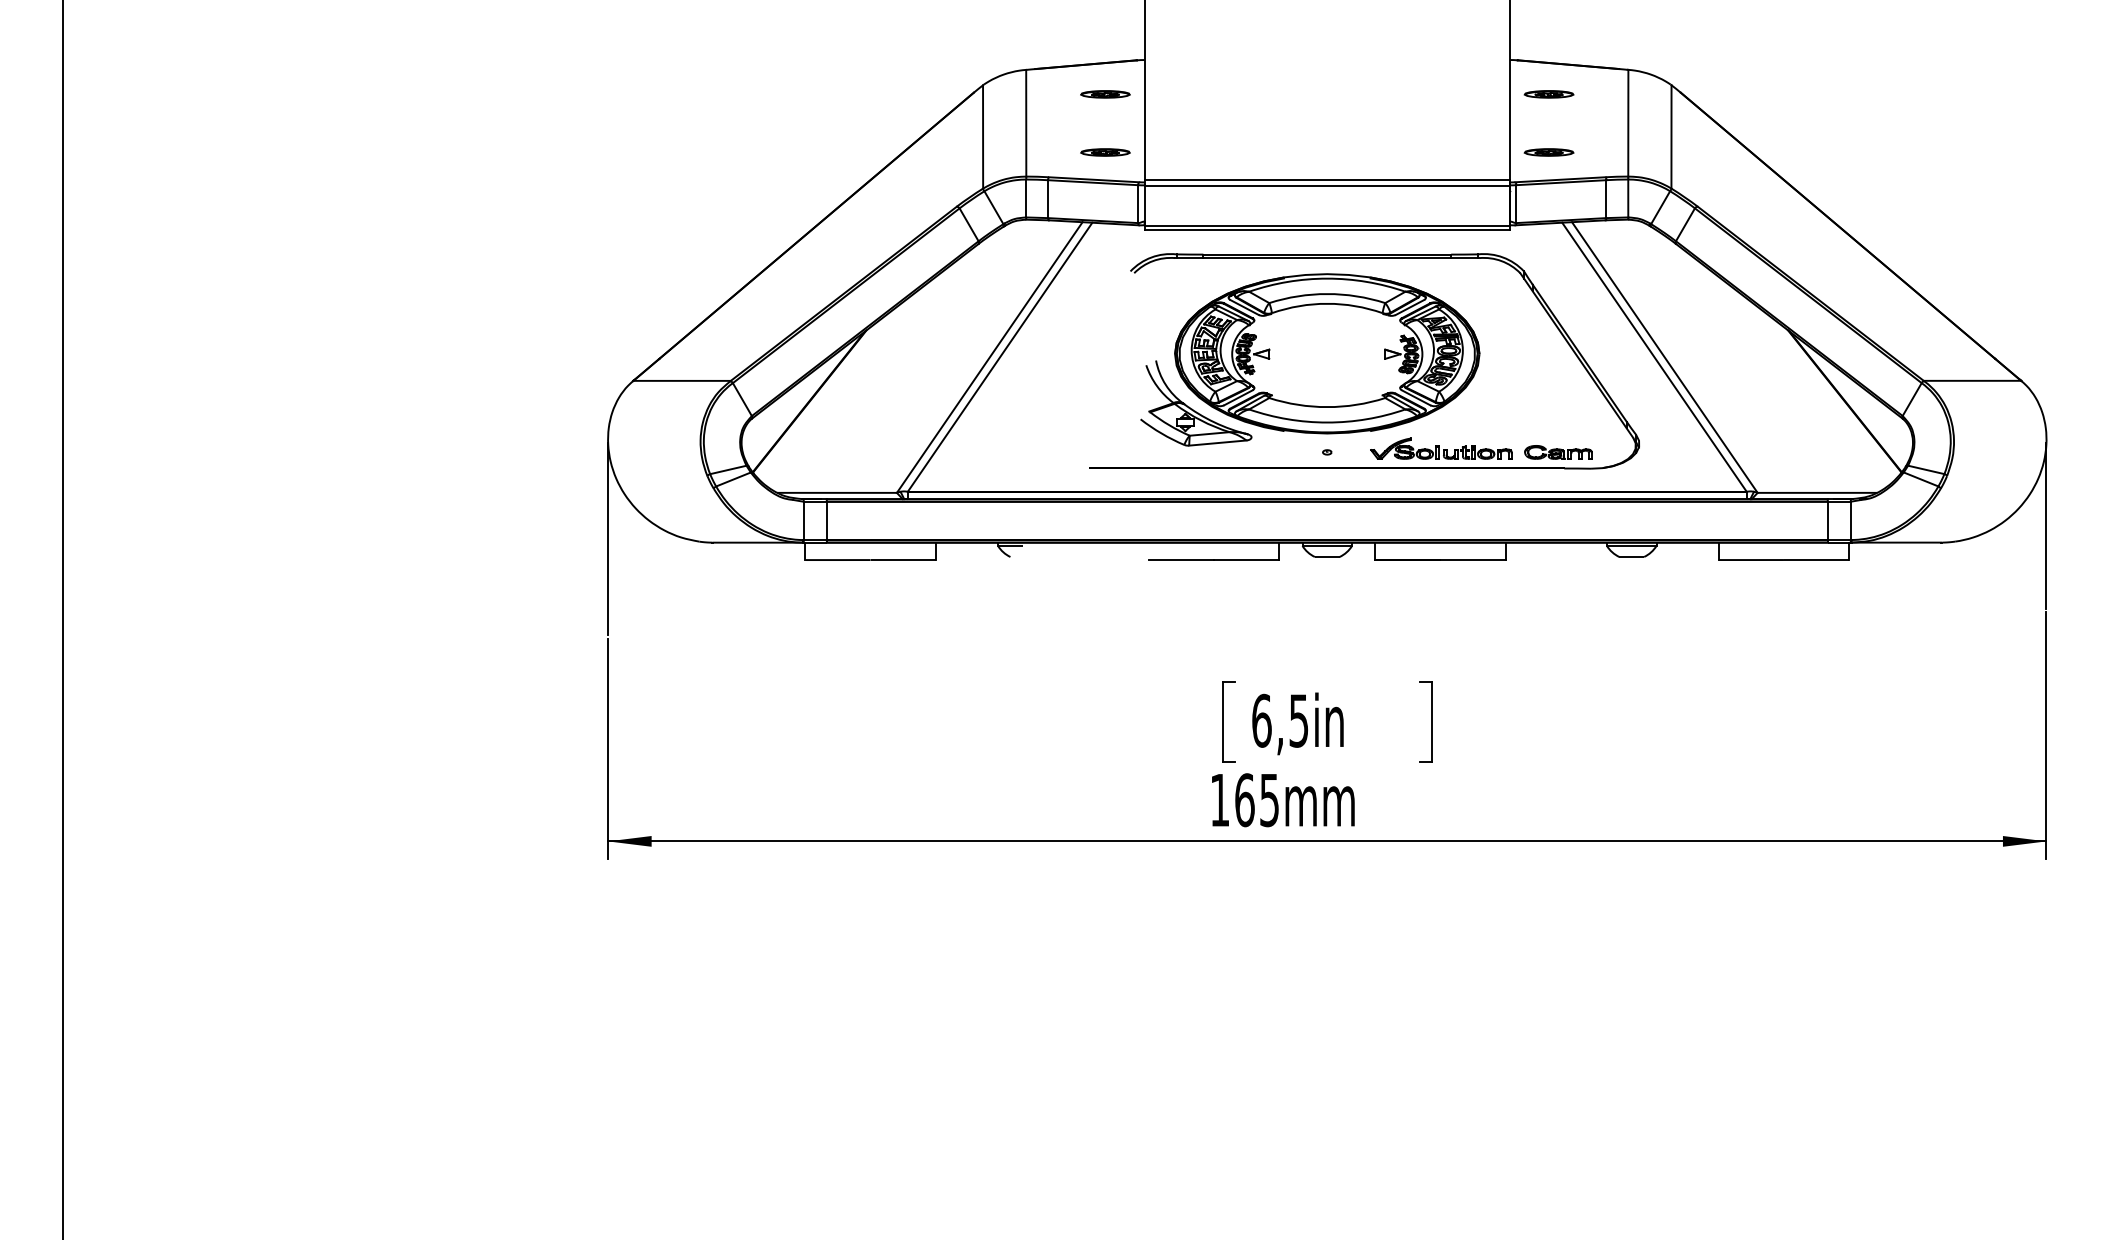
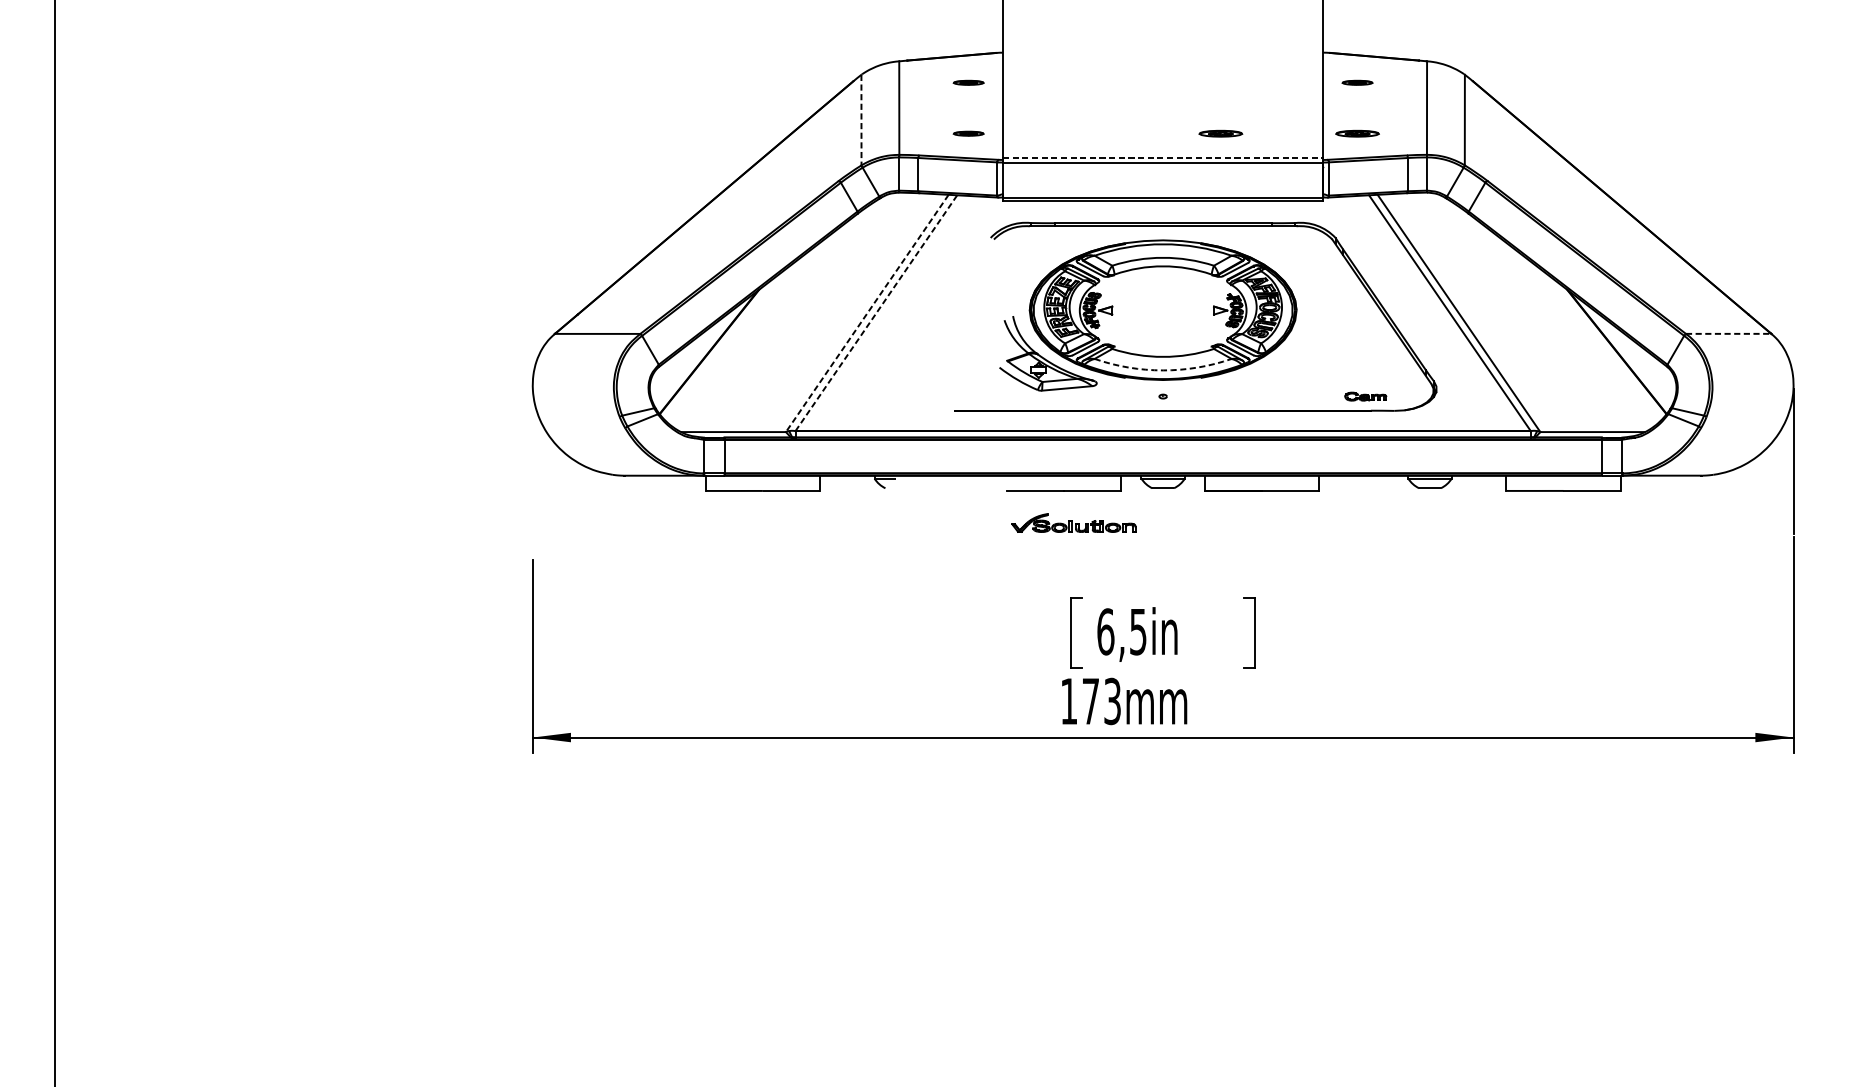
part: (1105, 94) -> (968, 82), size x0.7
part: (1548, 94) -> (1357, 82), size x0.7
line: (983, 136) -> (861, 119), solid -> dashed
part: (1105, 152) -> (968, 133), size x0.7
part: (1392, 152) -> (1220, 133), added
line: (1327, 179) -> (1163, 157), solid -> dashed
line: (1000, 356) -> (876, 312), solid -> dashed
line: (989, 357) -> (867, 313), solid -> dashed
line: (1972, 380) -> (1728, 333), solid -> dashed
arc: (1327, 422) -> (1163, 370), solid -> dashed
part: (1441, 448) -> (1073, 522), moved
part: (1558, 452) -> (1365, 396), size x0.7
line: (608, 539) -> (533, 472), removed
text: (1256, 800) -> (1101, 701), 165mm -> 173mm

